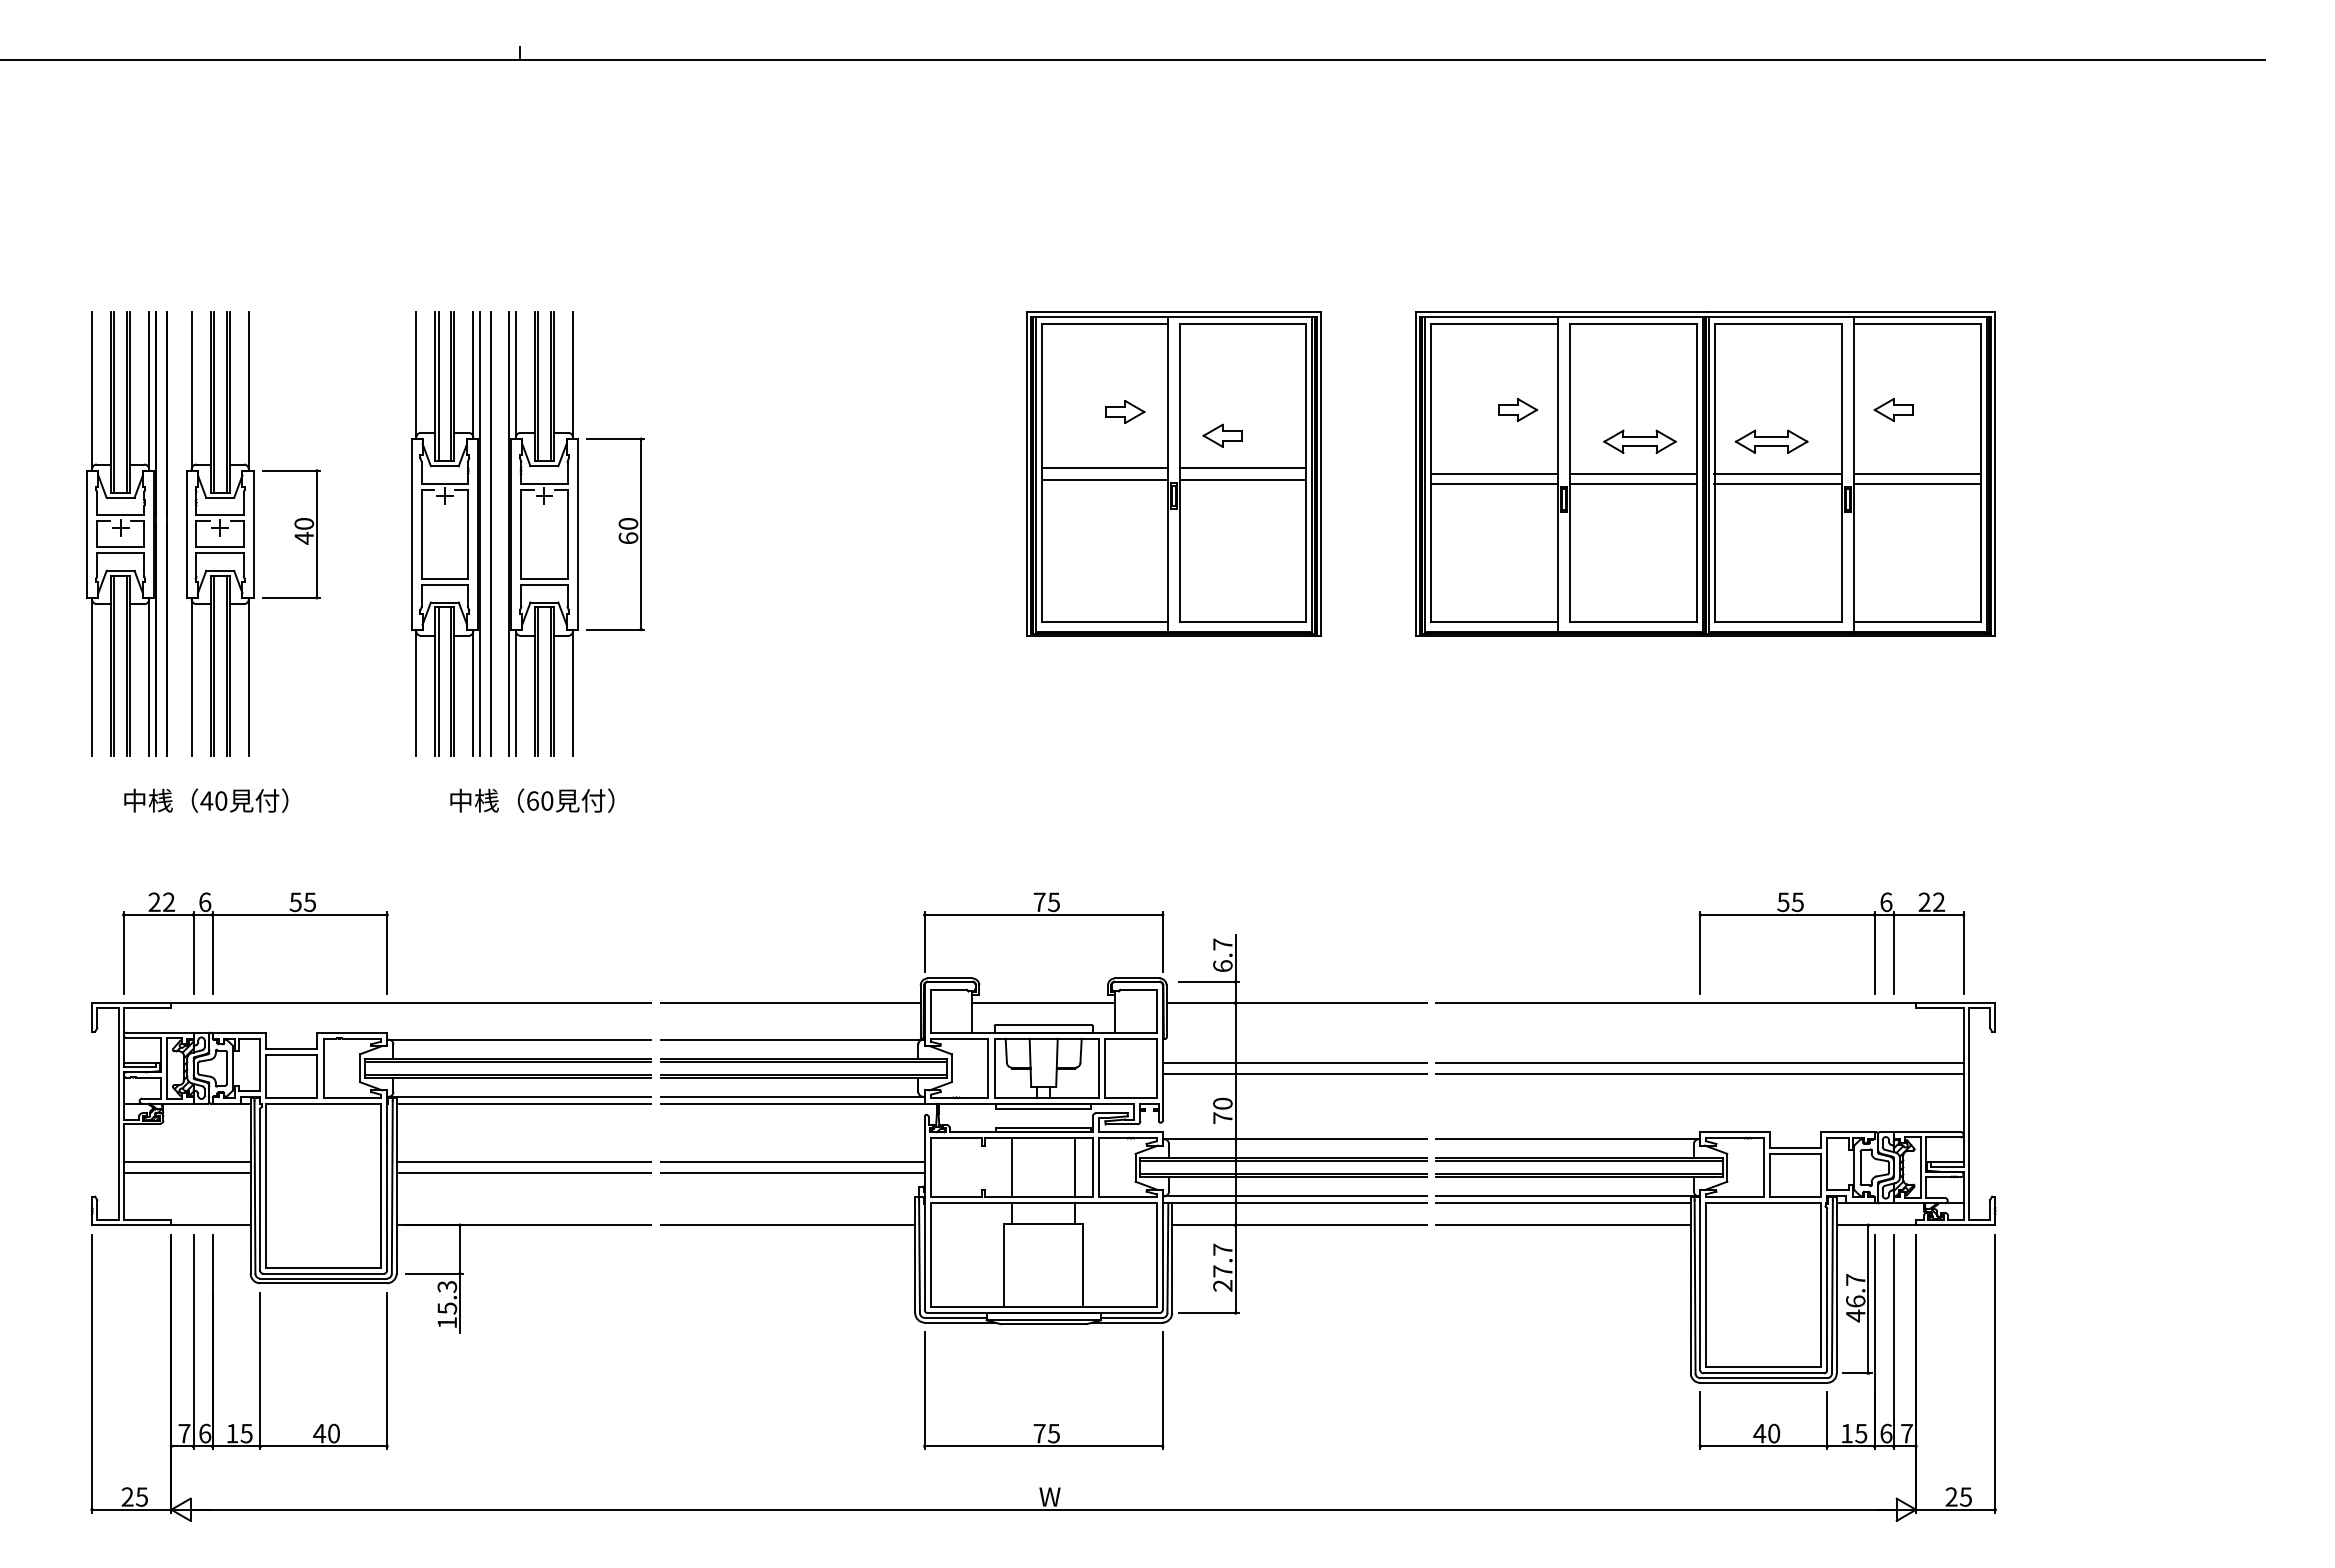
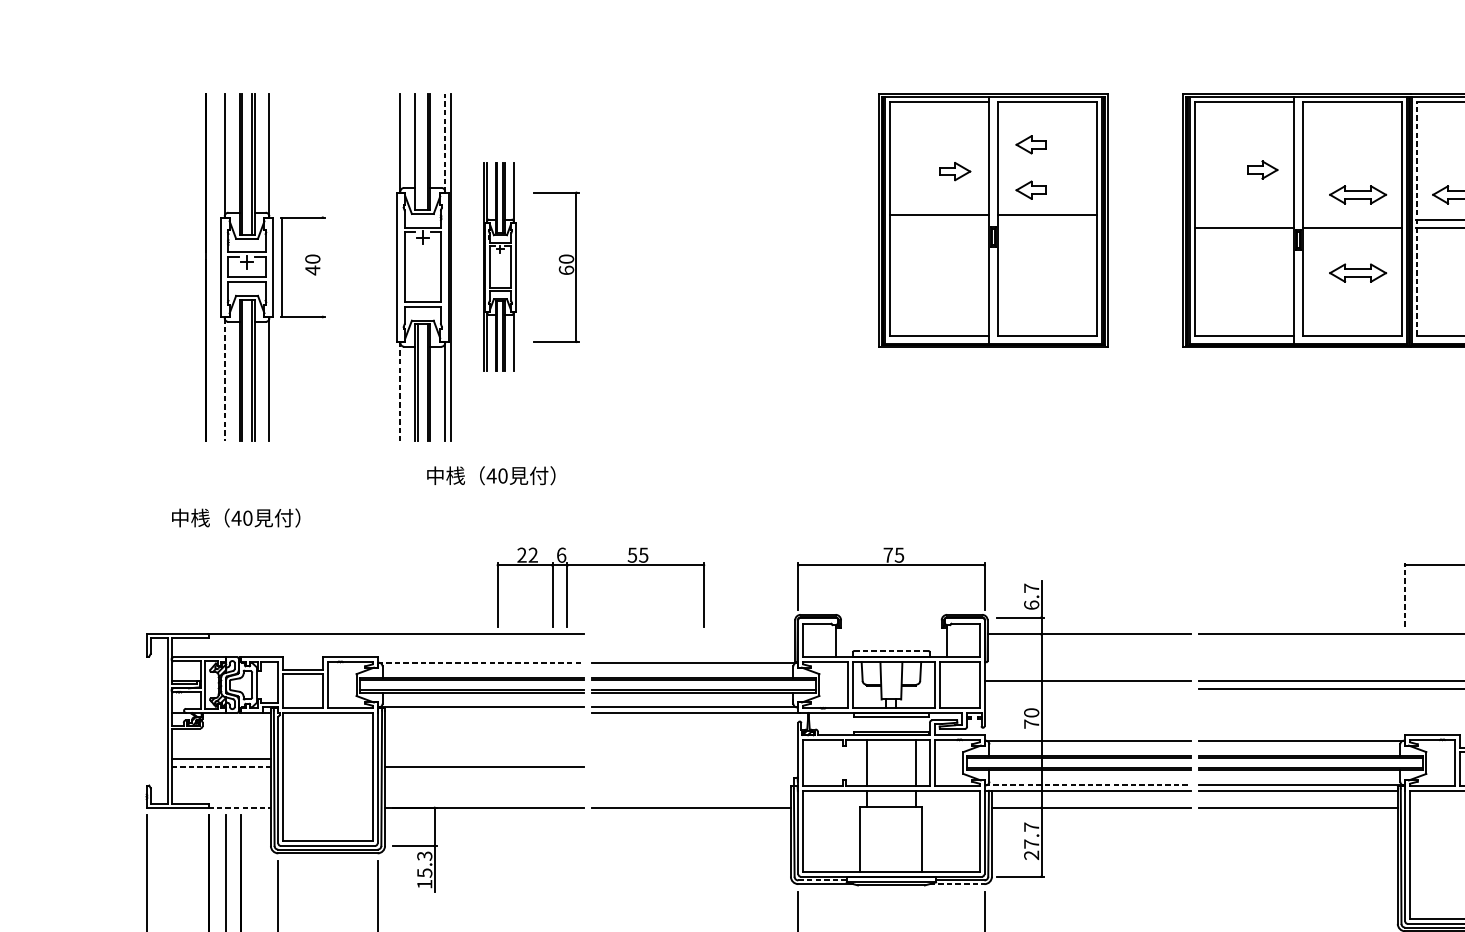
line: (473, 375) -> (445, 143), solid -> dashed
part: (1222, 377) -> (1031, 144), added
line: (438, 386) -> (417, 151), removed
line: (1715, 472) -> (1417, 218), solid -> dashed
line: (1494, 474) -> (1244, 220), removed
line: (1632, 474) -> (1352, 220), removed
line: (1105, 480) -> (939, 225), removed
line: (1243, 480) -> (1047, 225), removed
part: (121, 533) -> (169, 266), removed
line: (316, 533) -> (281, 266), moved
part: (543, 533) -> (500, 266), size x0.6
line: (491, 534) -> (459, 267), removed
part: (1639, 541) -> (1357, 272), added
line: (191, 677) -> (224, 379), solid -> dashed
line: (416, 693) -> (400, 391), solid -> dashed
text: (206, 800) -> (236, 517), moved
text: (532, 800) -> (491, 475), 60 -> 40
part: (255, 915) -> (600, 565), moved
line: (1700, 952) -> (1405, 594), solid -> dashed
line: (790, 1003) -> (693, 634), removed
line: (1043, 1003) -> (891, 634), removed
line: (1043, 1024) -> (891, 650), solid -> dashed
line: (519, 1039) -> (481, 662), solid -> dashed
line: (1294, 1073) -> (1087, 689), removed
line: (523, 1103) -> (484, 712), removed
line: (523, 1162) -> (484, 758), removed
line: (792, 1162) -> (694, 758), removed
line: (187, 1173) -> (221, 767), solid -> dashed
line: (792, 1173) -> (694, 767), removed
line: (1295, 1196) -> (1088, 785), solid -> dashed
line: (211, 1225) -> (240, 808), solid -> dashed
line: (955, 1317) -> (822, 880), solid -> dashed
line: (1128, 1322) -> (957, 884), solid -> dashed

